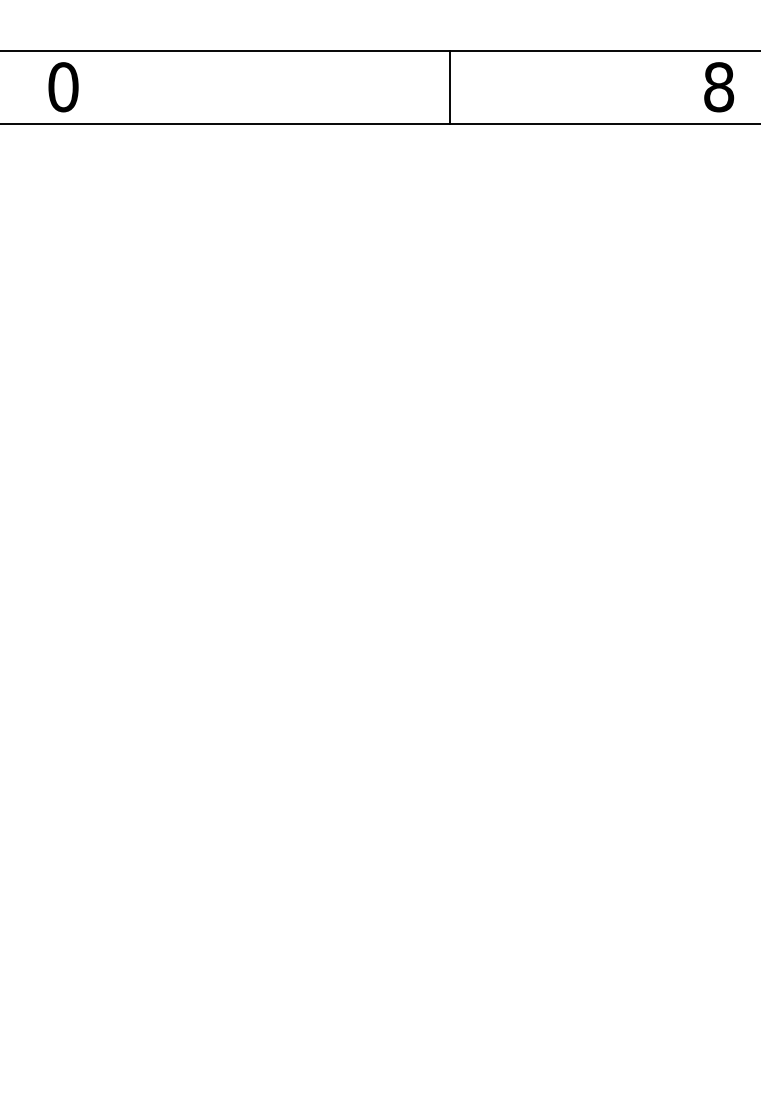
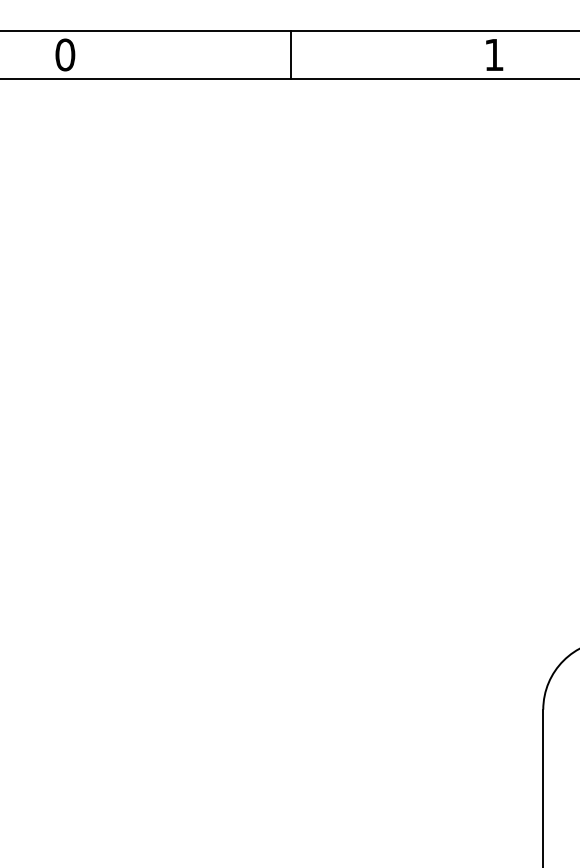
line: (450, 86) -> (291, 54), moved
text: (719, 86) -> (494, 54), 8 -> 1

